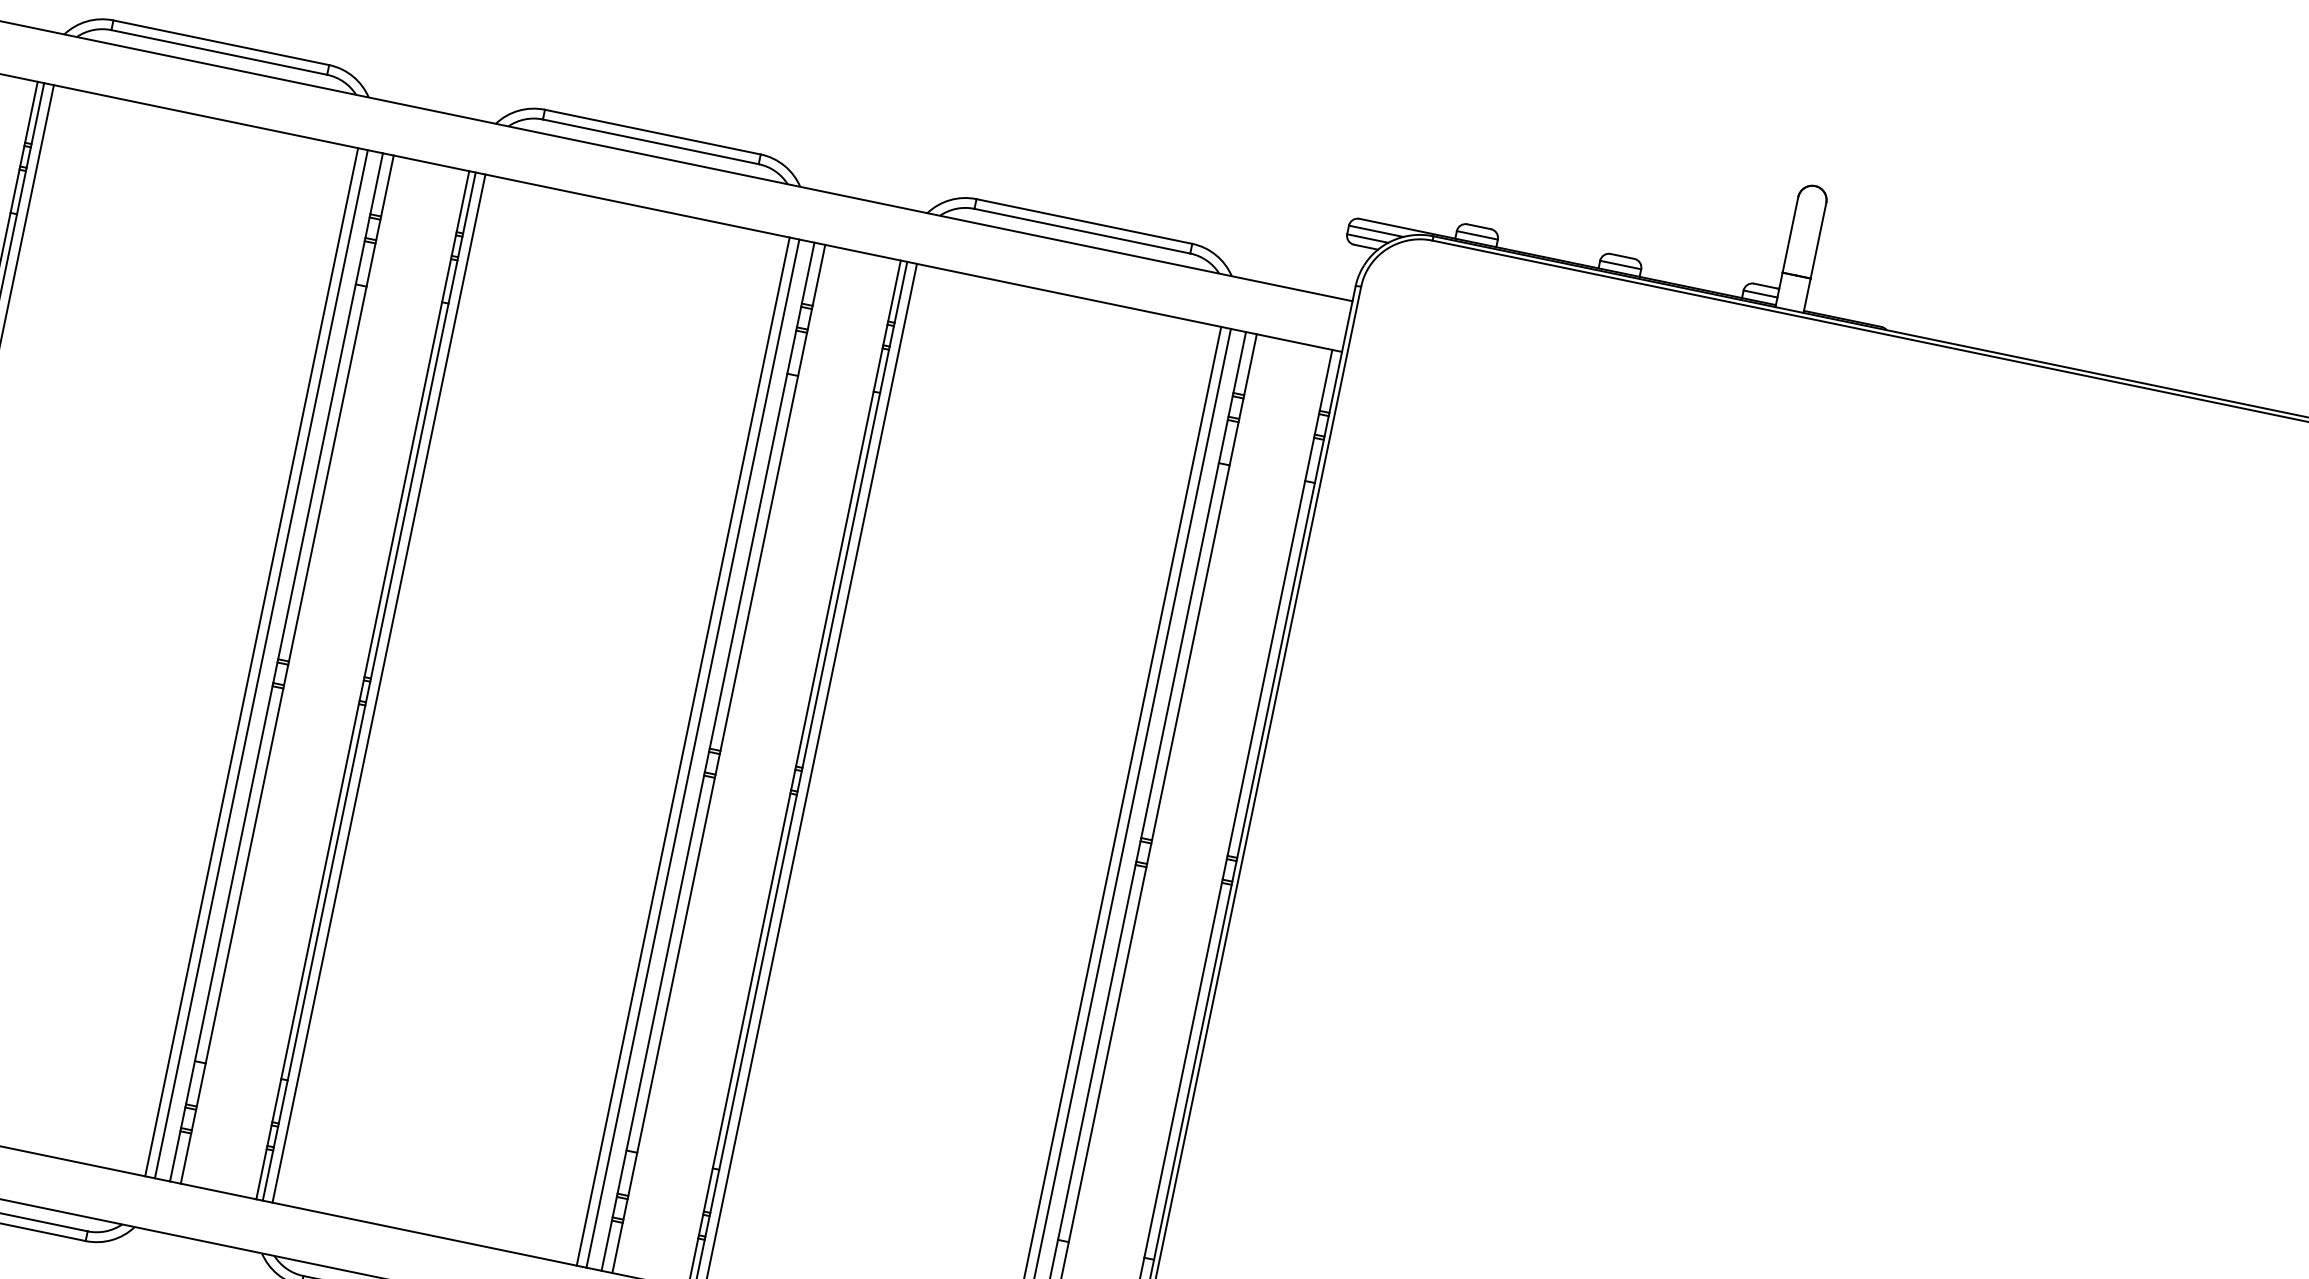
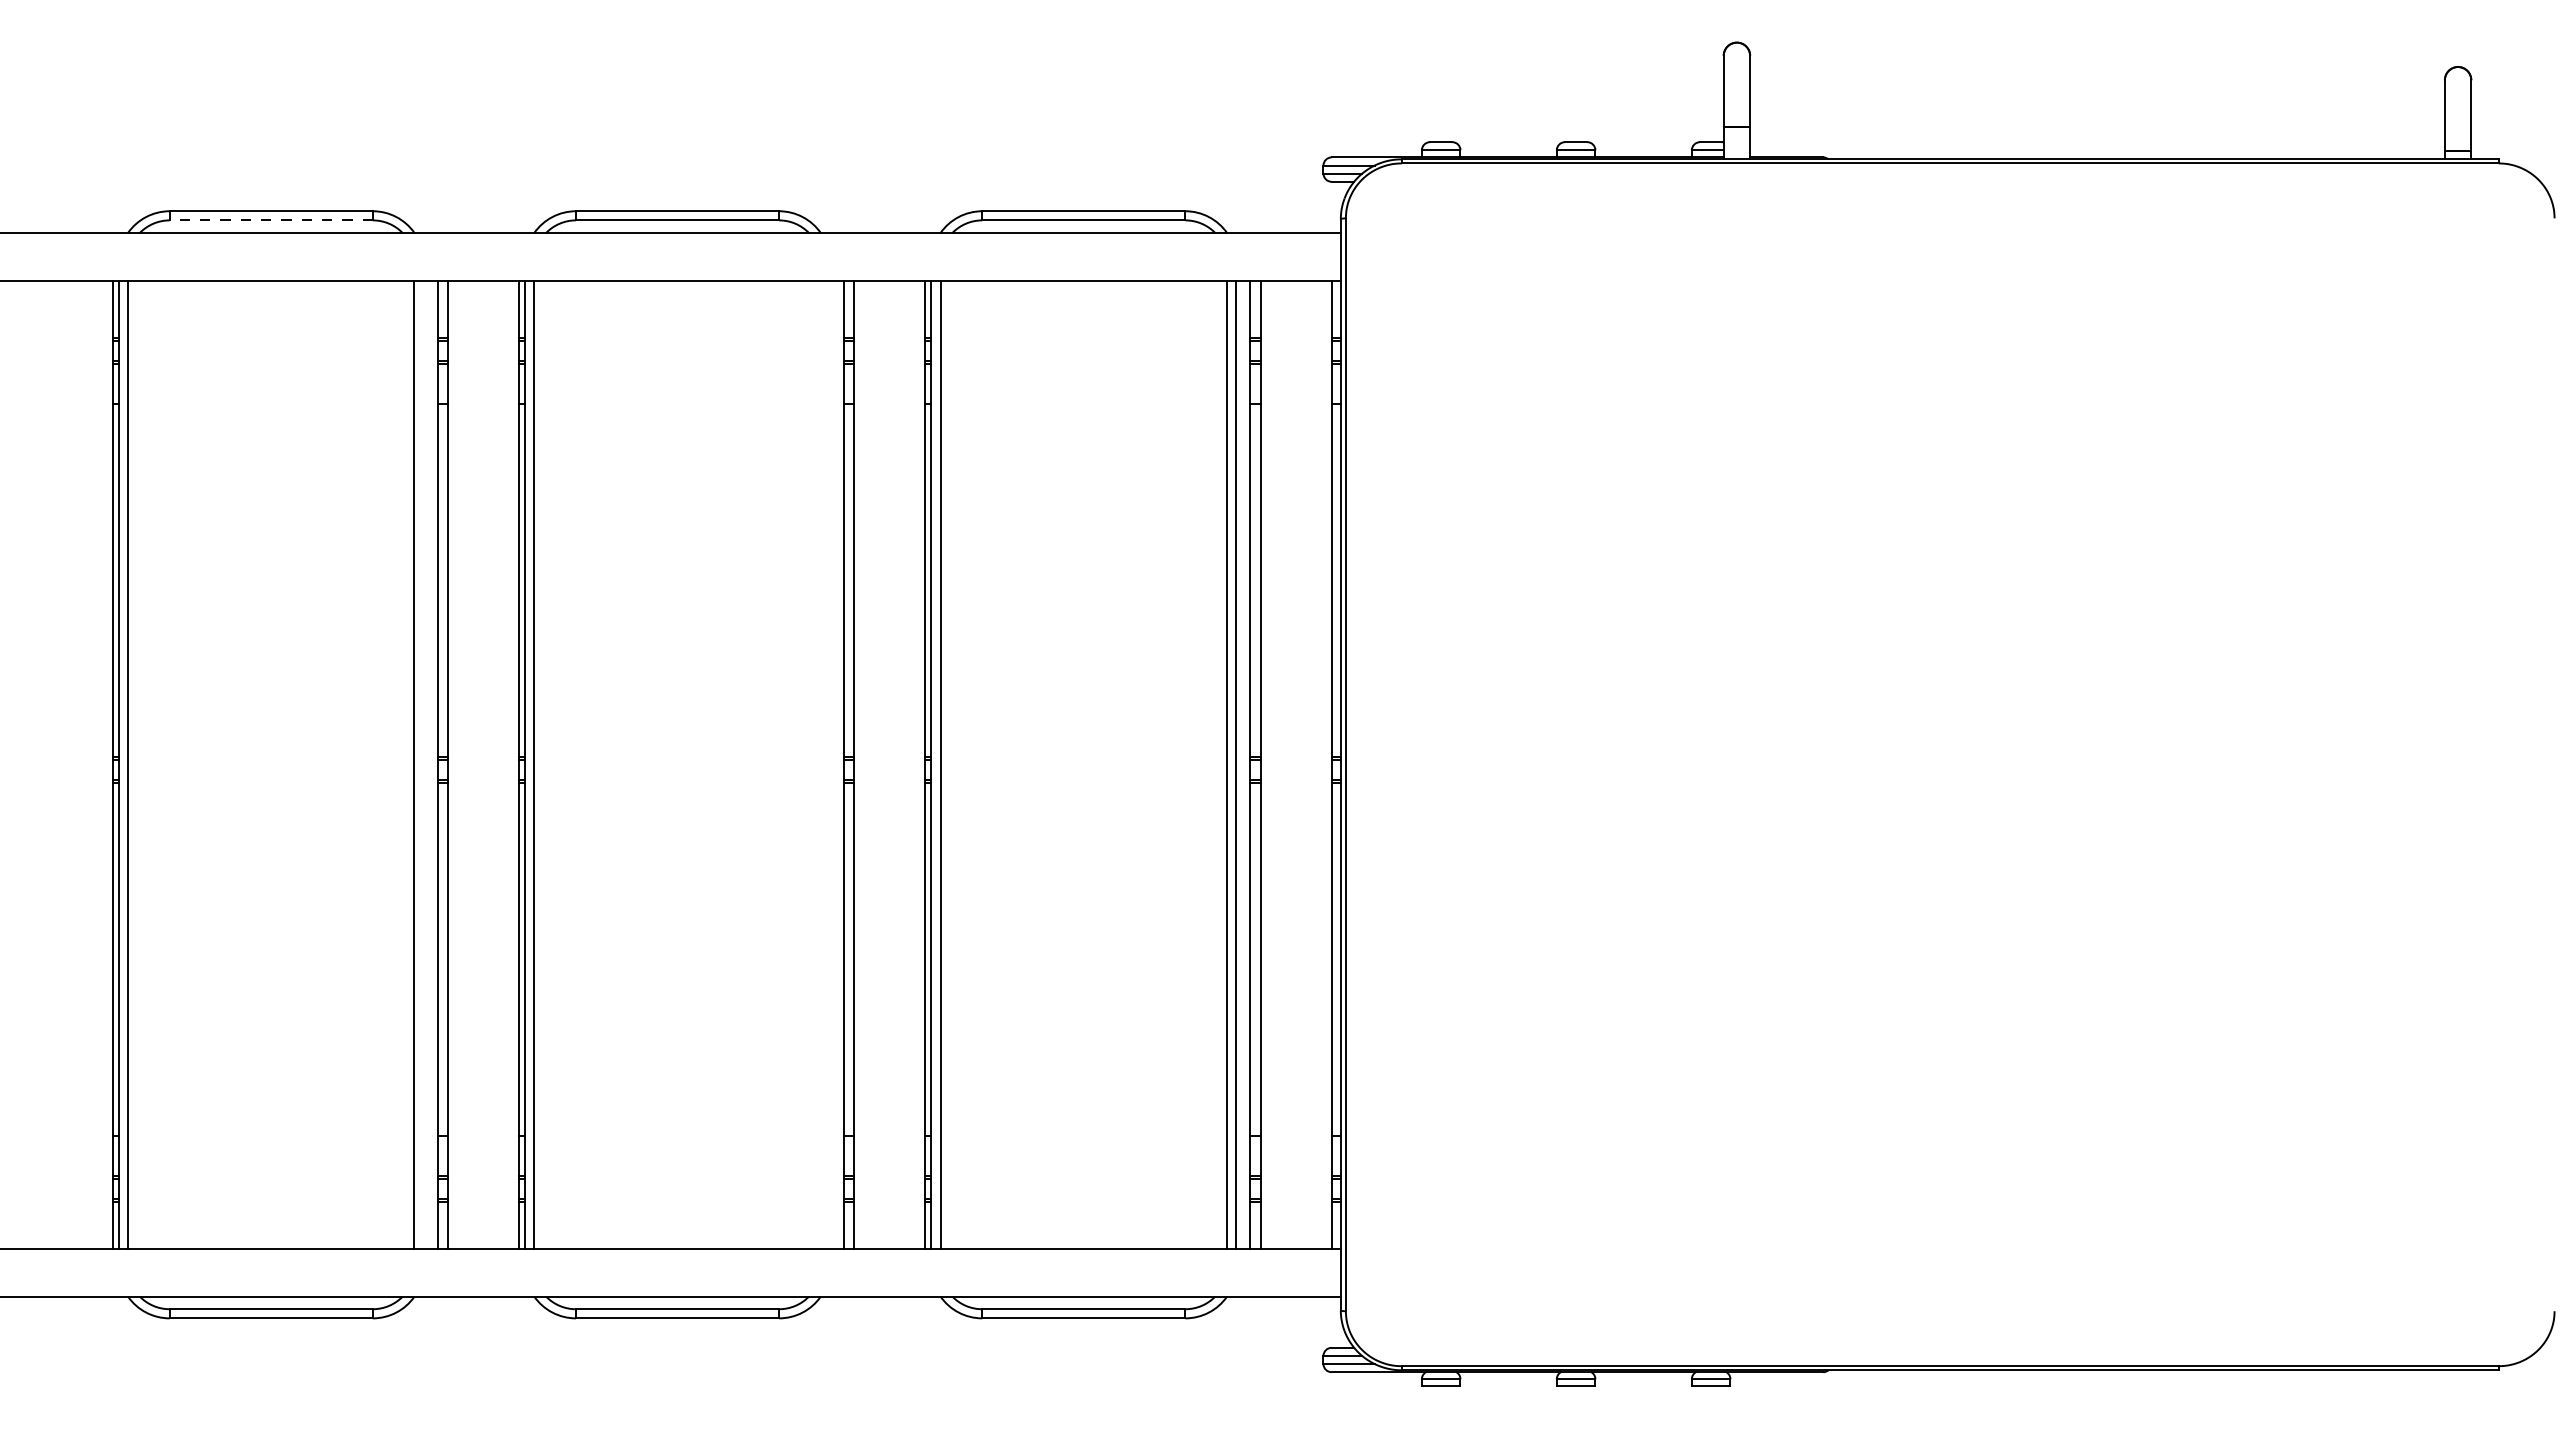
line: (219, 52) -> (271, 220), solid -> dashed
line: (261, 663) -> (423, 764), removed
line: (683, 751) -> (820, 764), removed
line: (692, 753) -> (829, 764), removed

